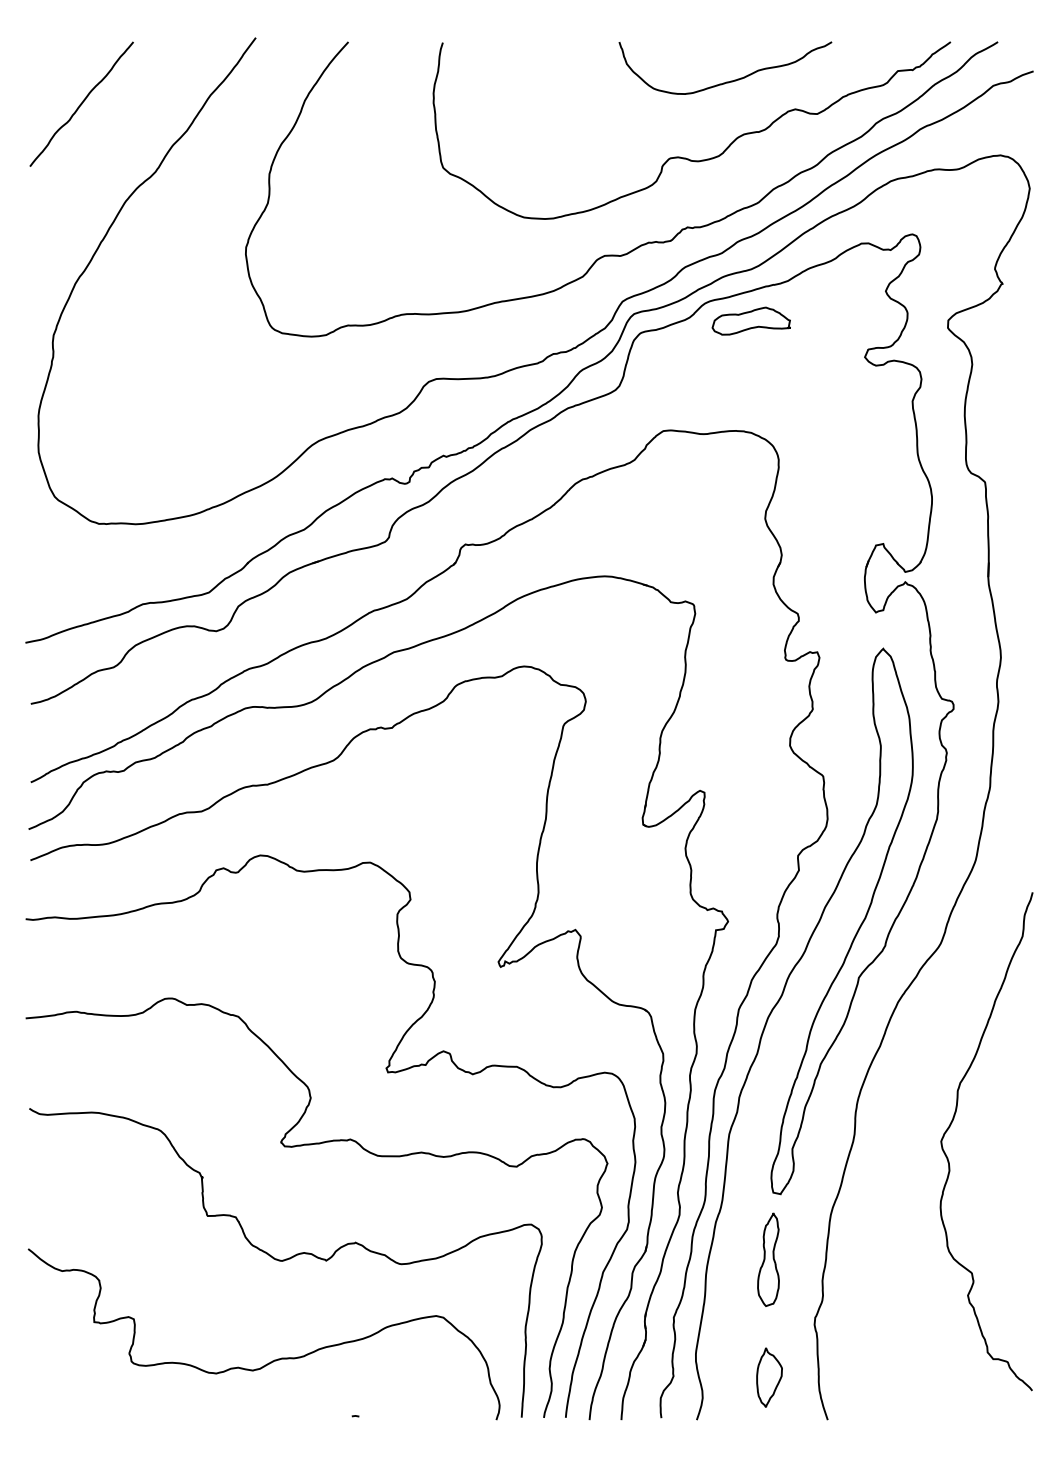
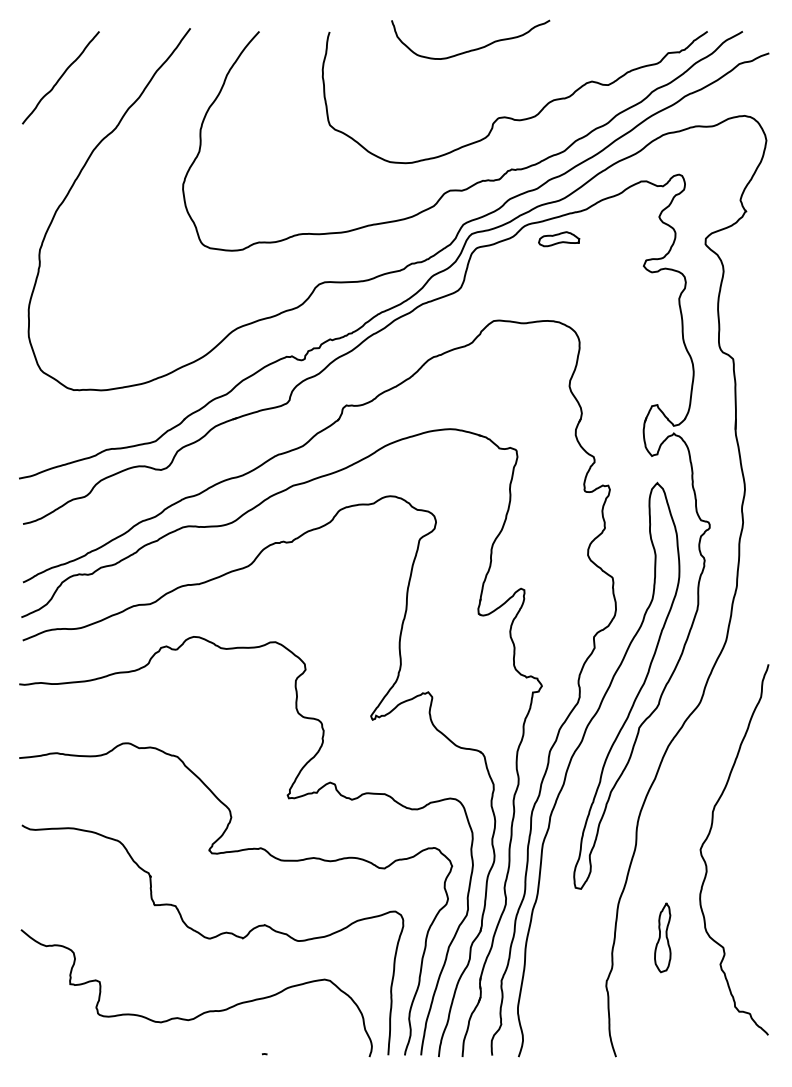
curve: (730, 80) -> (474, 48), moved
part: (750, 320) -> (558, 238), size x0.7
part: (768, 1259) -> (662, 937), moved
part: (769, 1377) -> (572, 1025), removed

